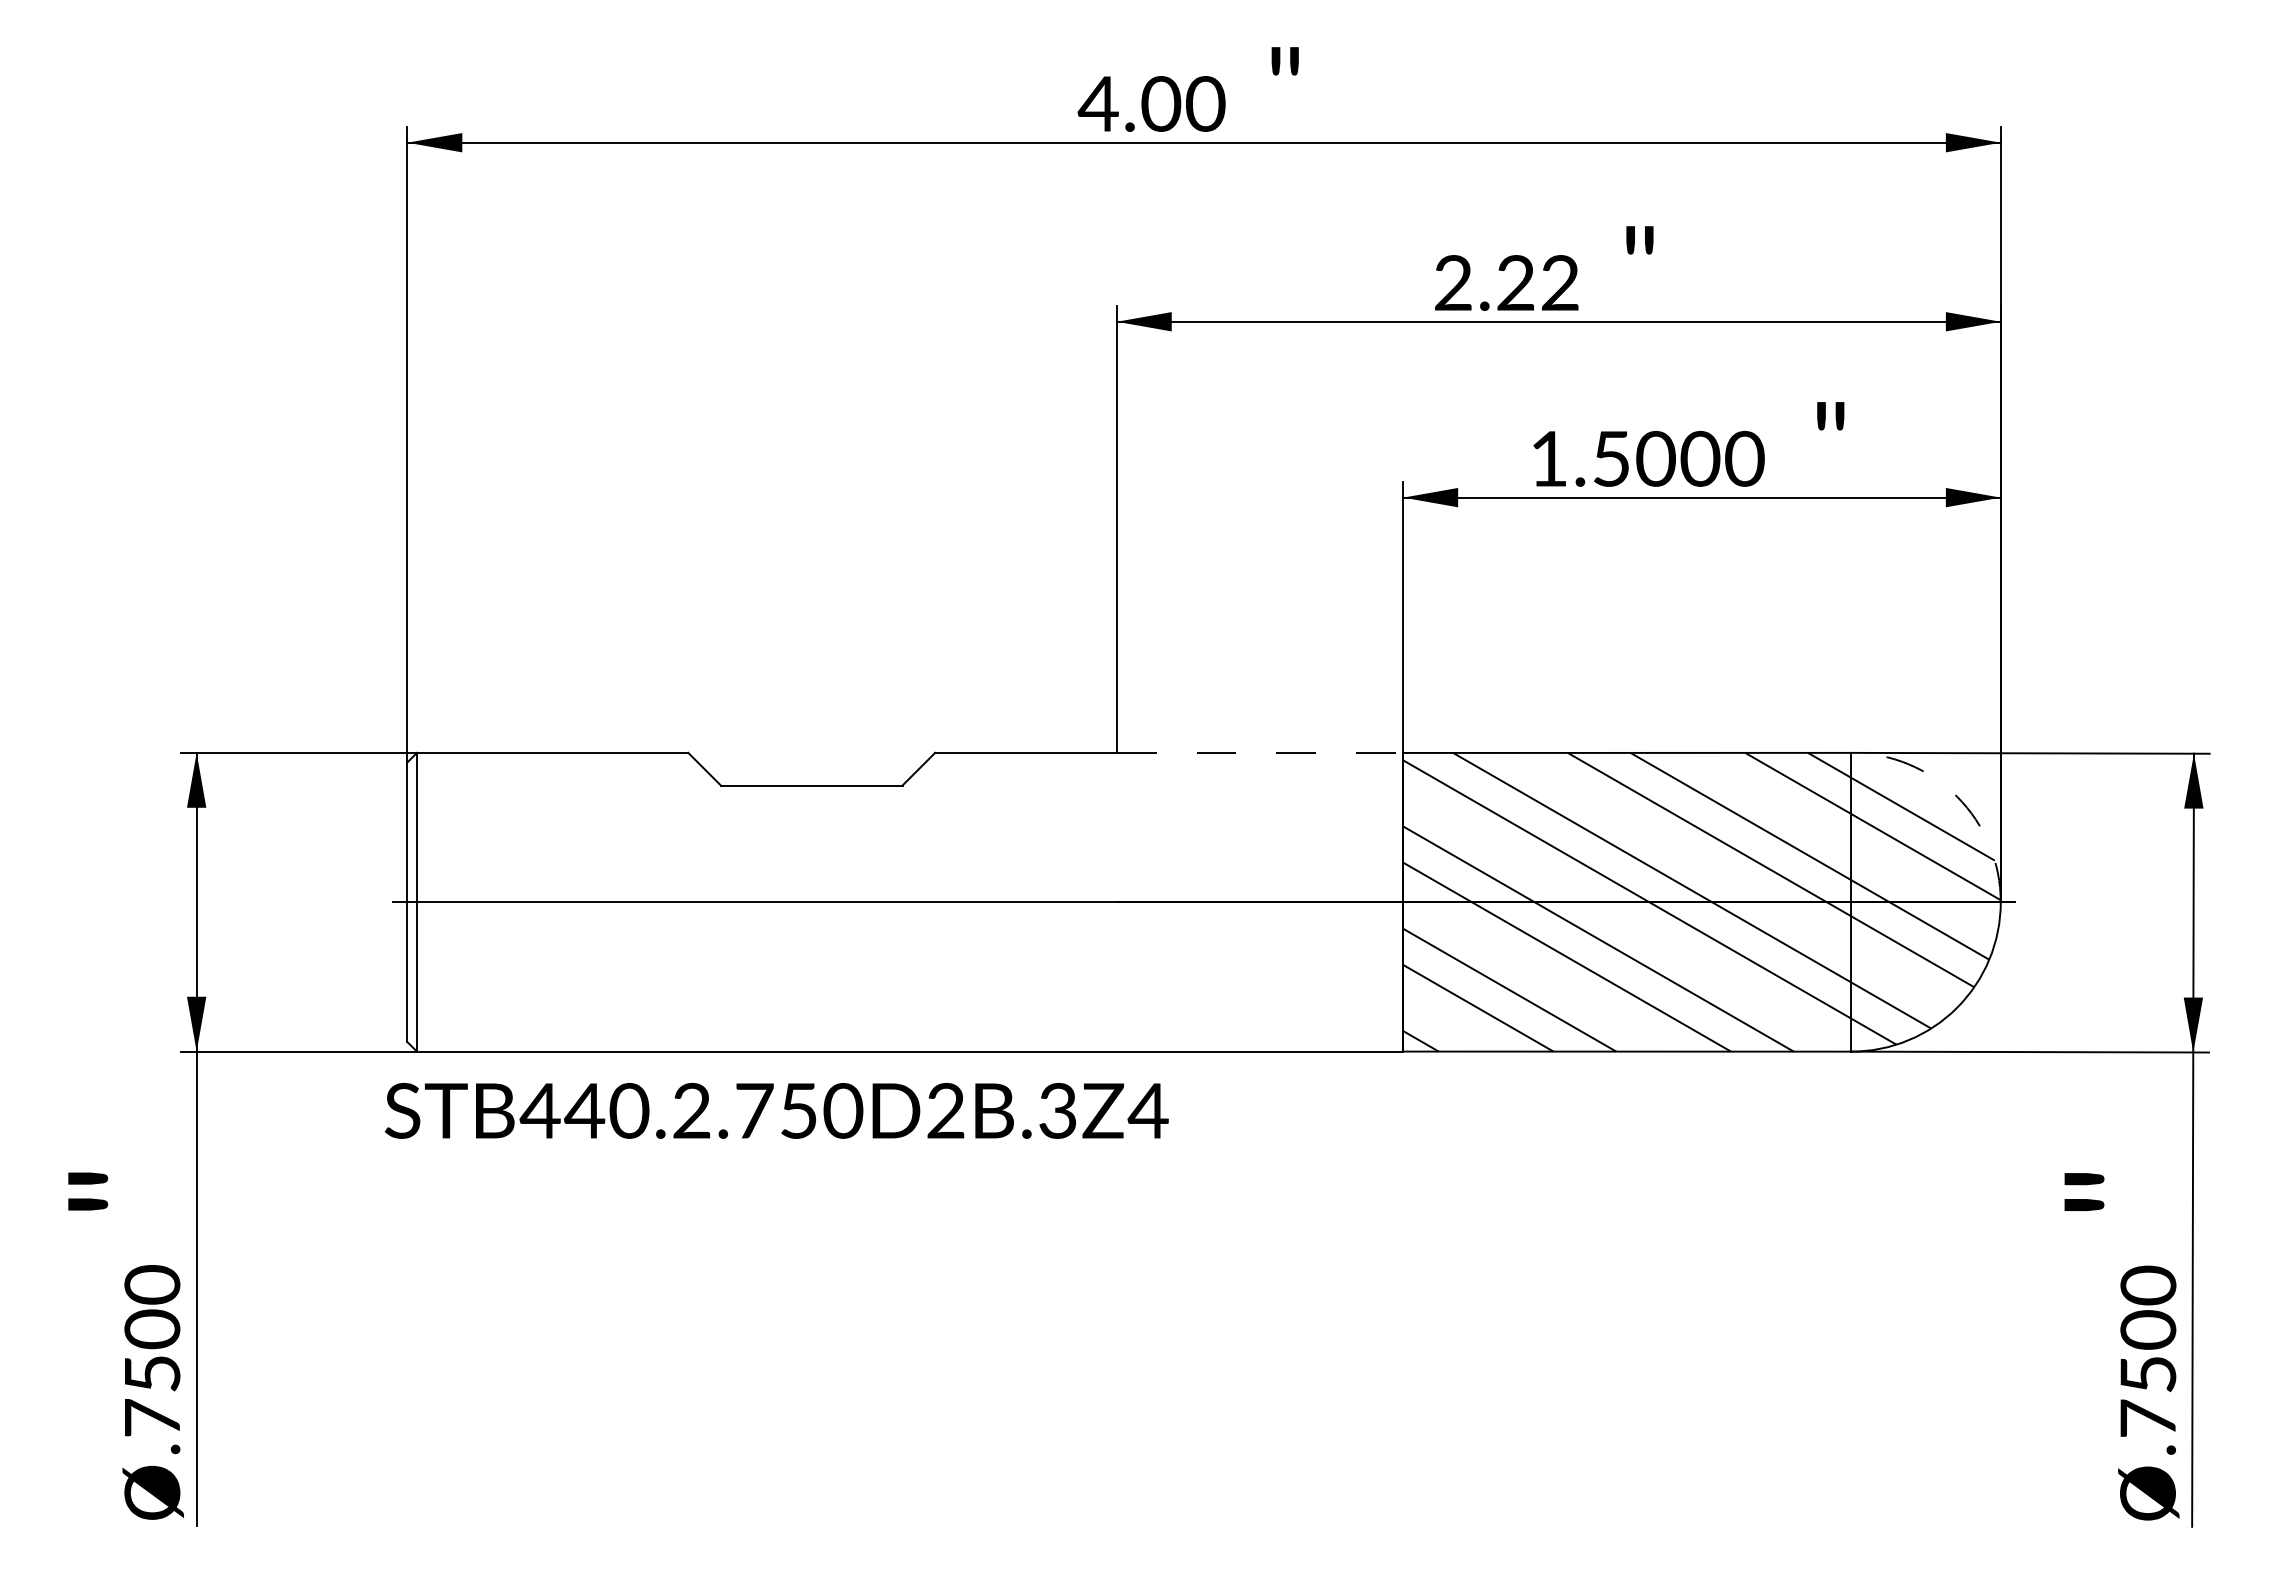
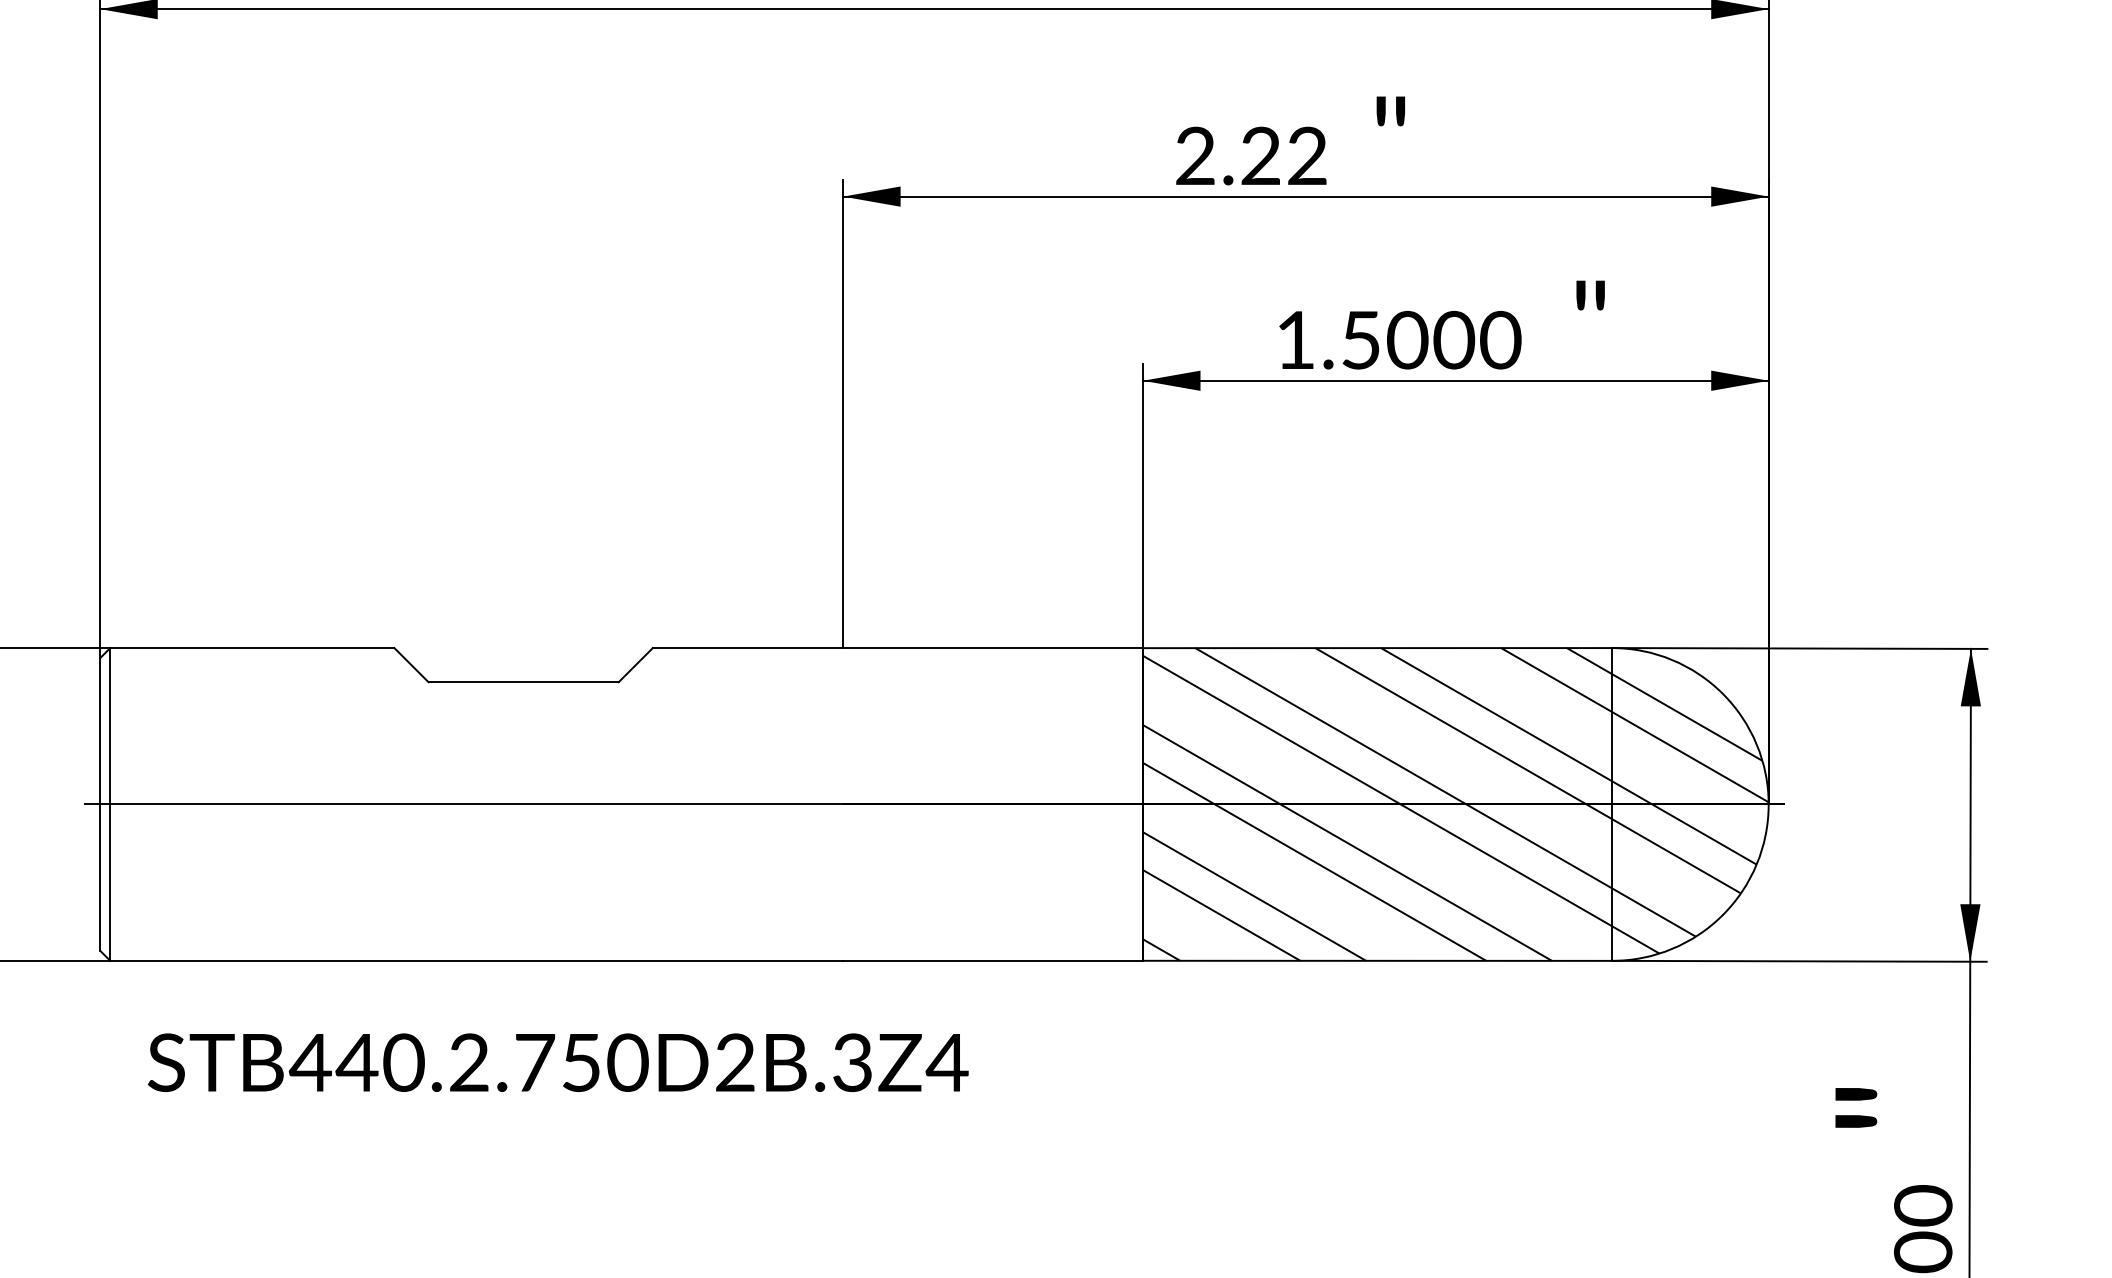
line: (1260, 752) -> (993, 647), dashed -> solid
arc: (1957, 796) -> (1723, 693), dashed -> solid
text: (776, 1110) -> (557, 1062), moved

